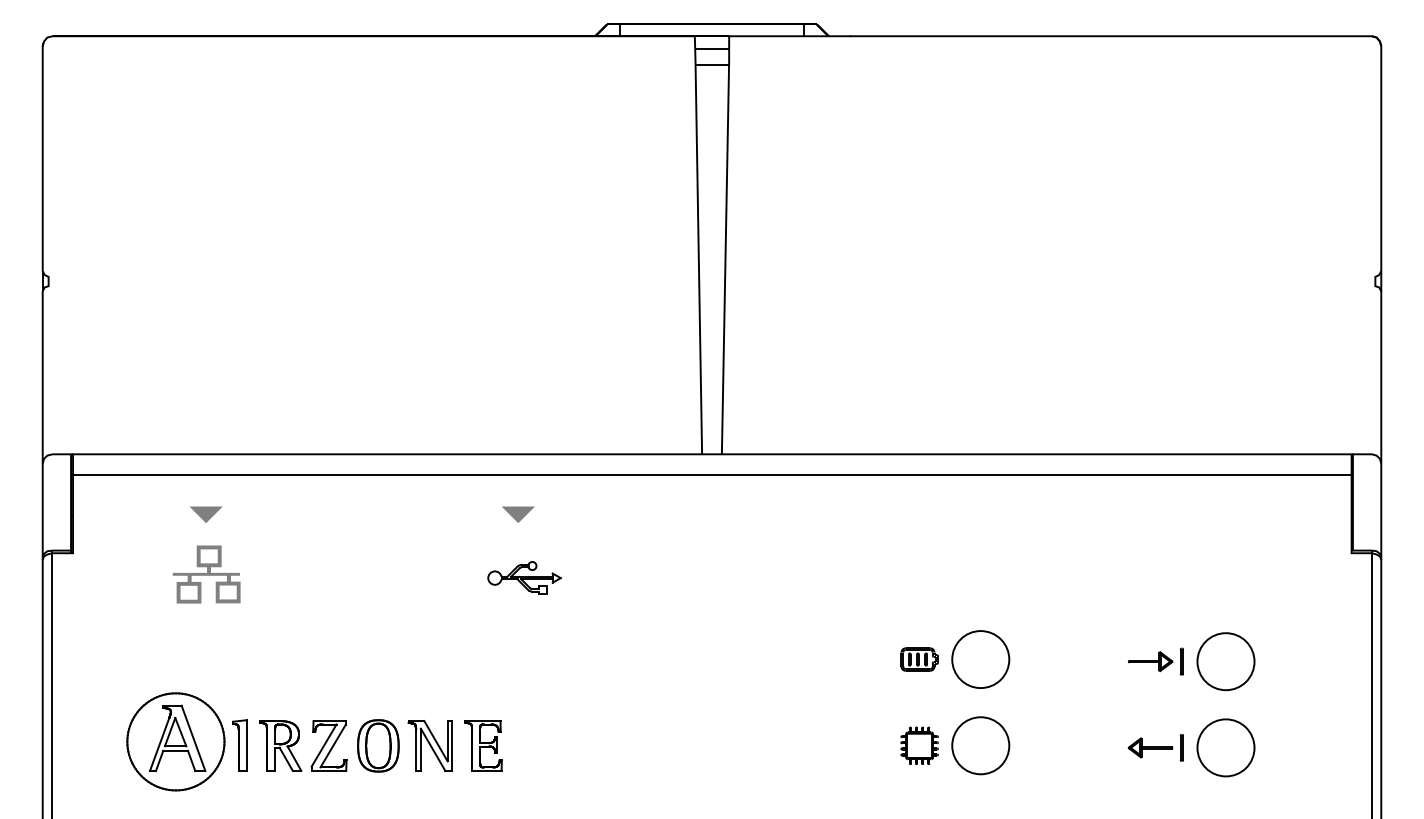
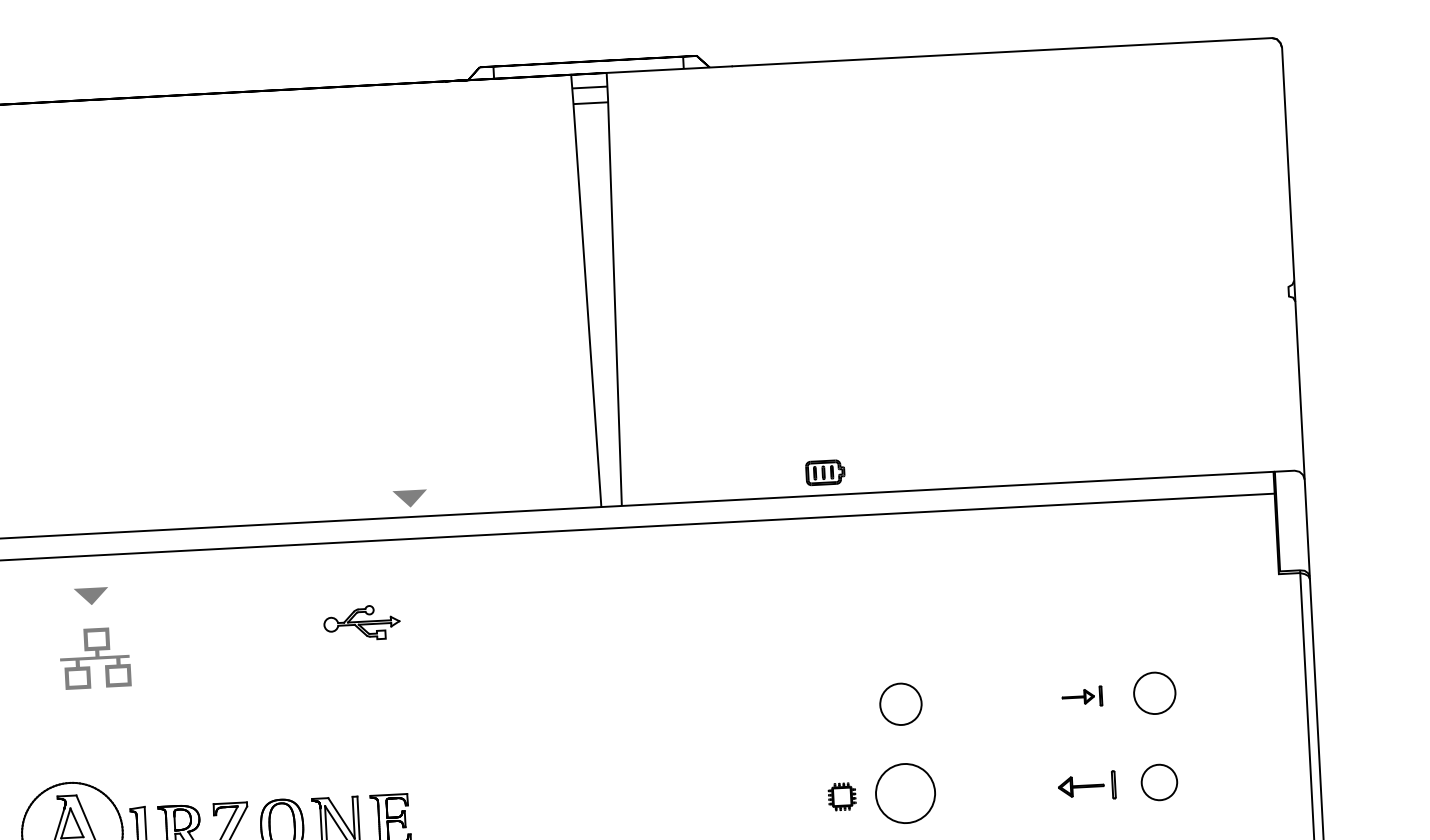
part: (518, 514) -> (410, 498), moved
part: (524, 577) -> (361, 622), moved
part: (919, 659) -> (825, 472), moved
part: (980, 659) -> (900, 704), size x0.7
part: (1155, 661) -> (1081, 696), size x0.7
part: (1225, 661) -> (1154, 693), size x0.7
part: (919, 745) -> (842, 796), size x0.7
part: (1225, 747) -> (1158, 782), size x0.6

